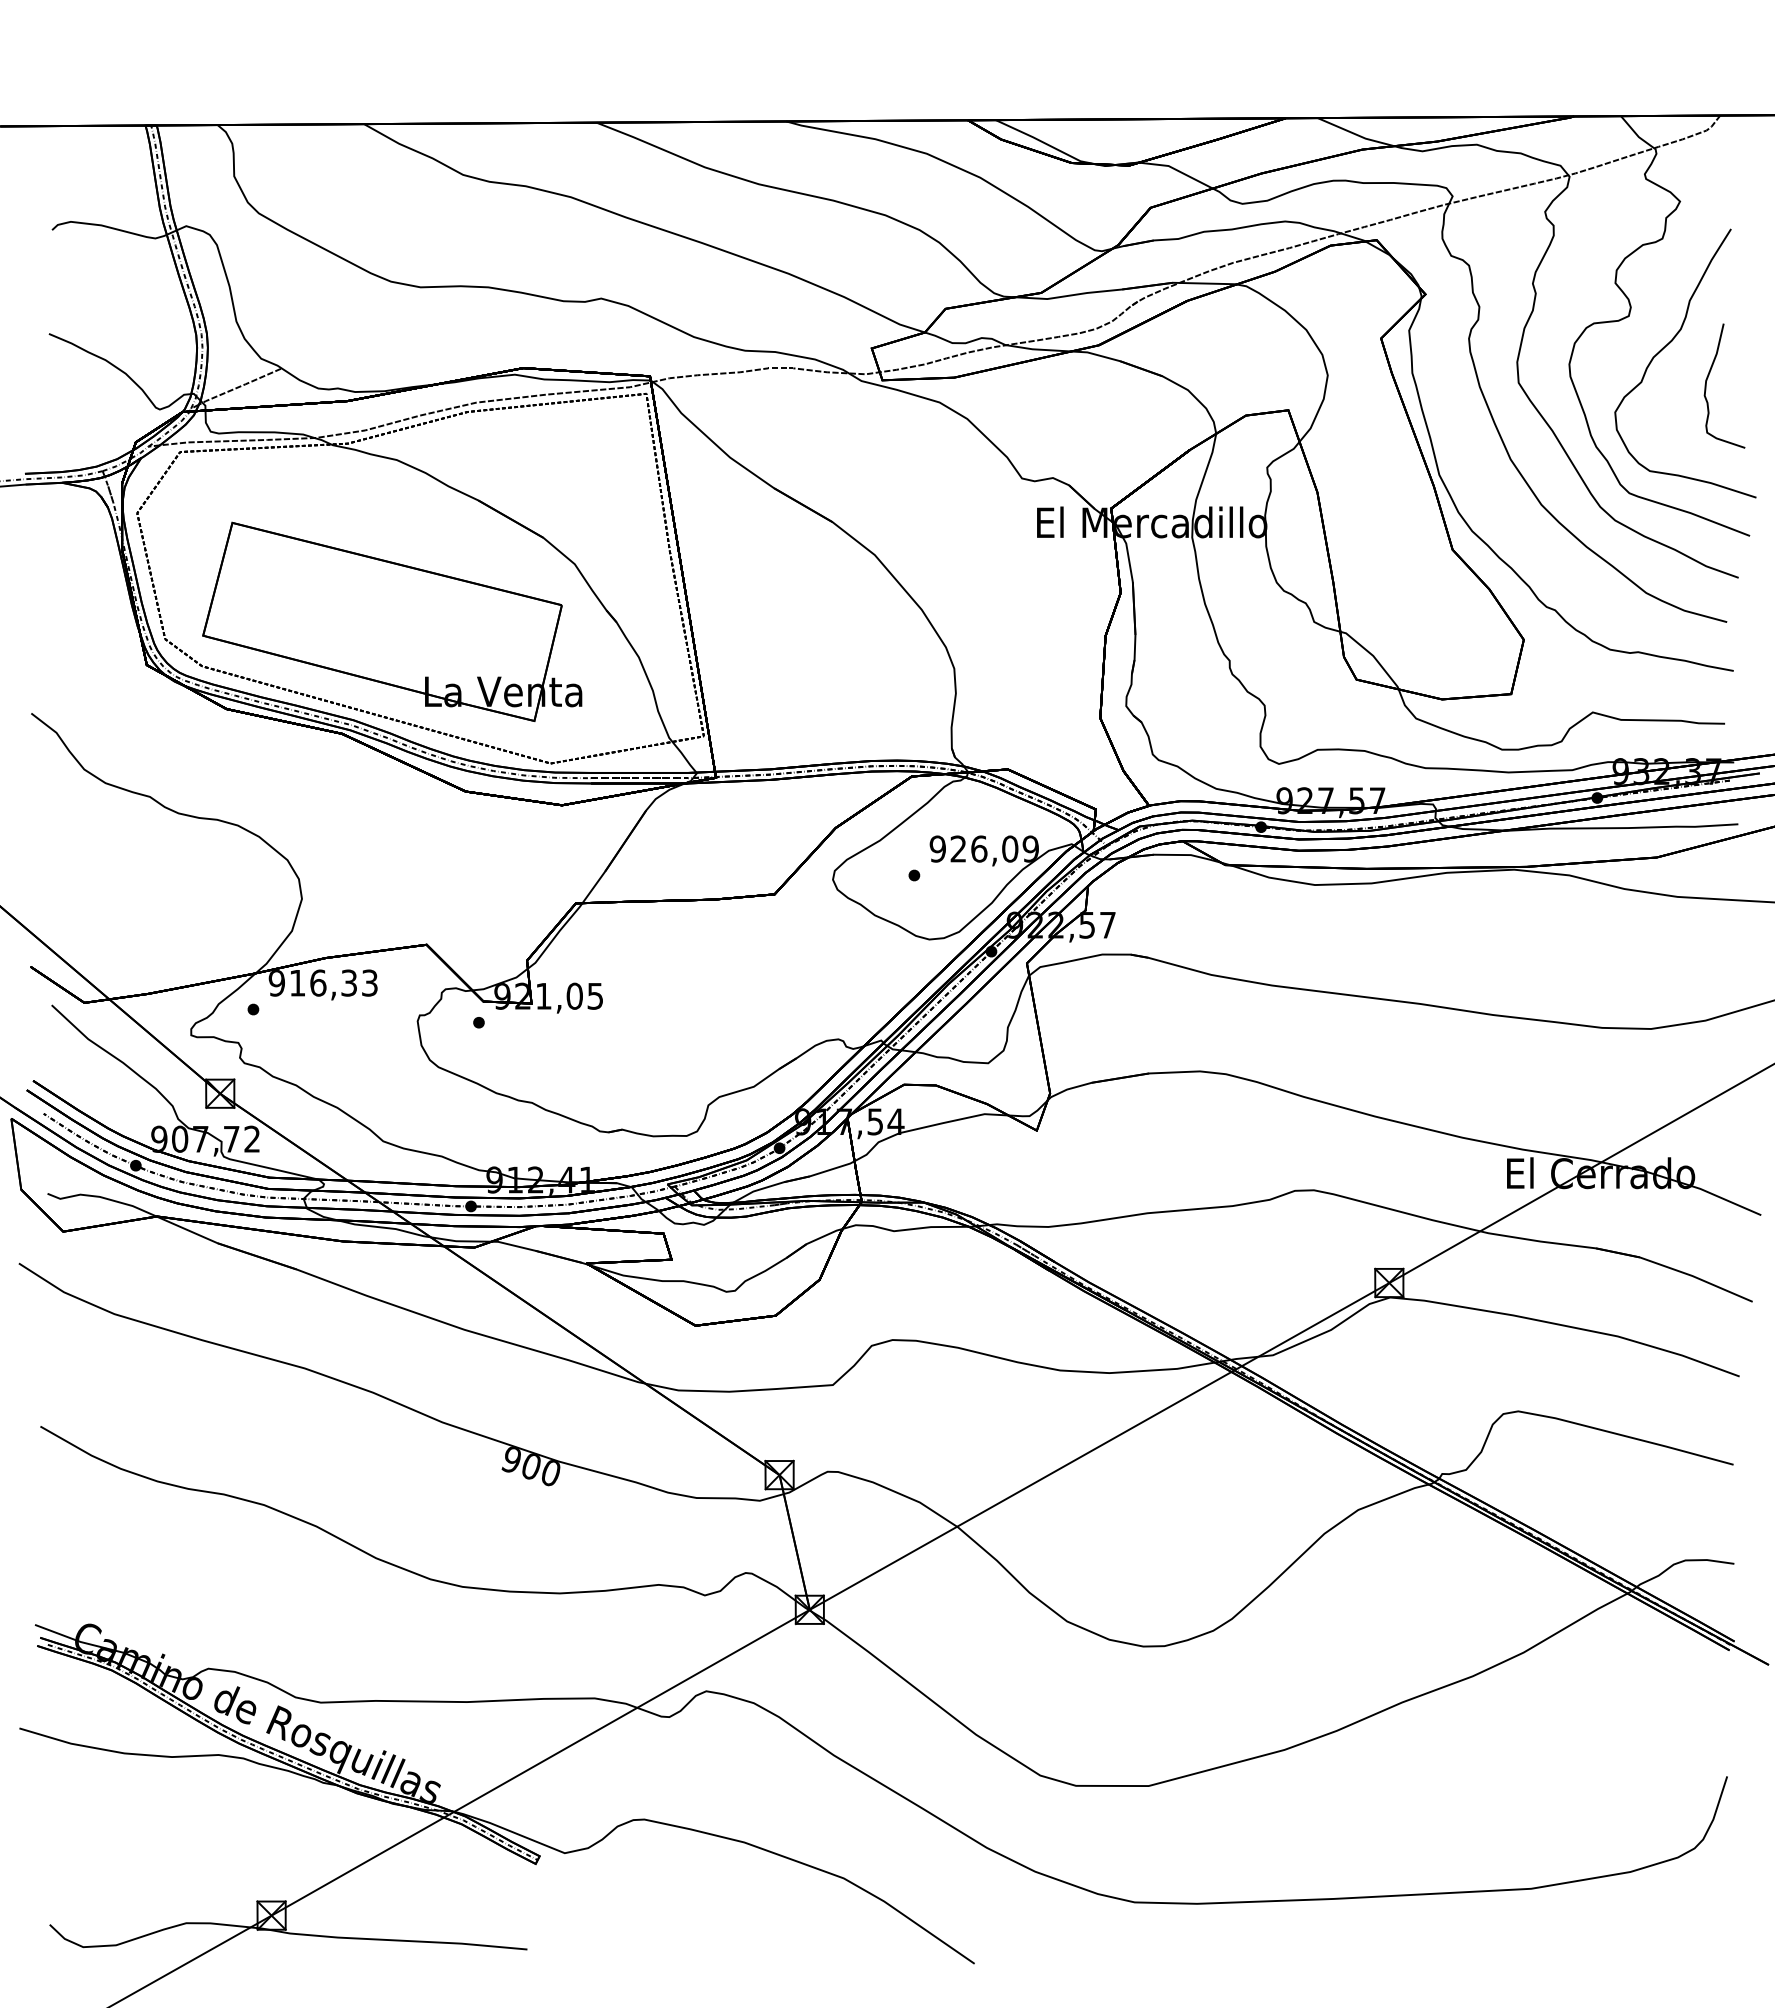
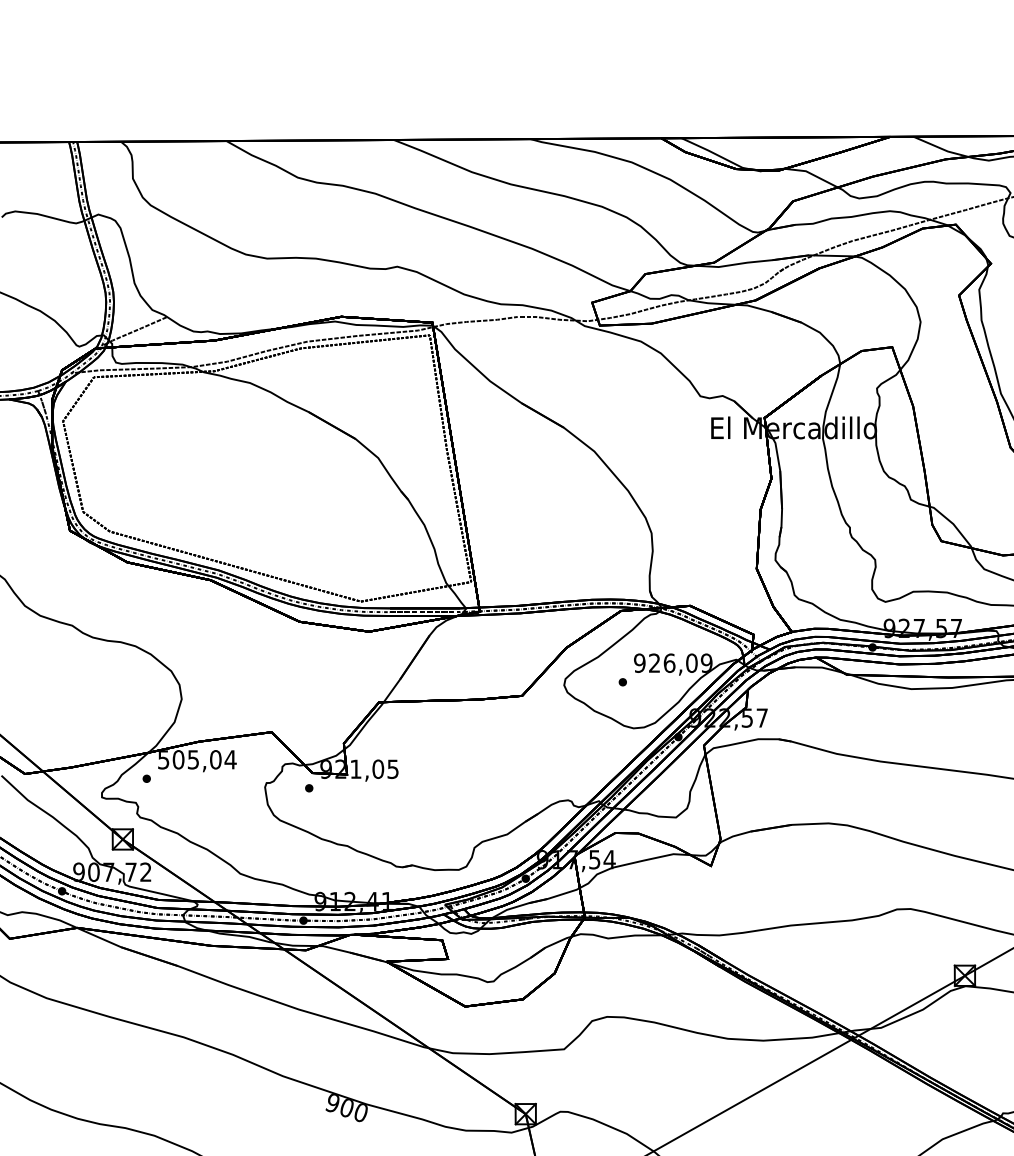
part: (392, 621) -> (246, 499), removed
text: (323, 982) -> (197, 759), 916,33 -> 505,04

